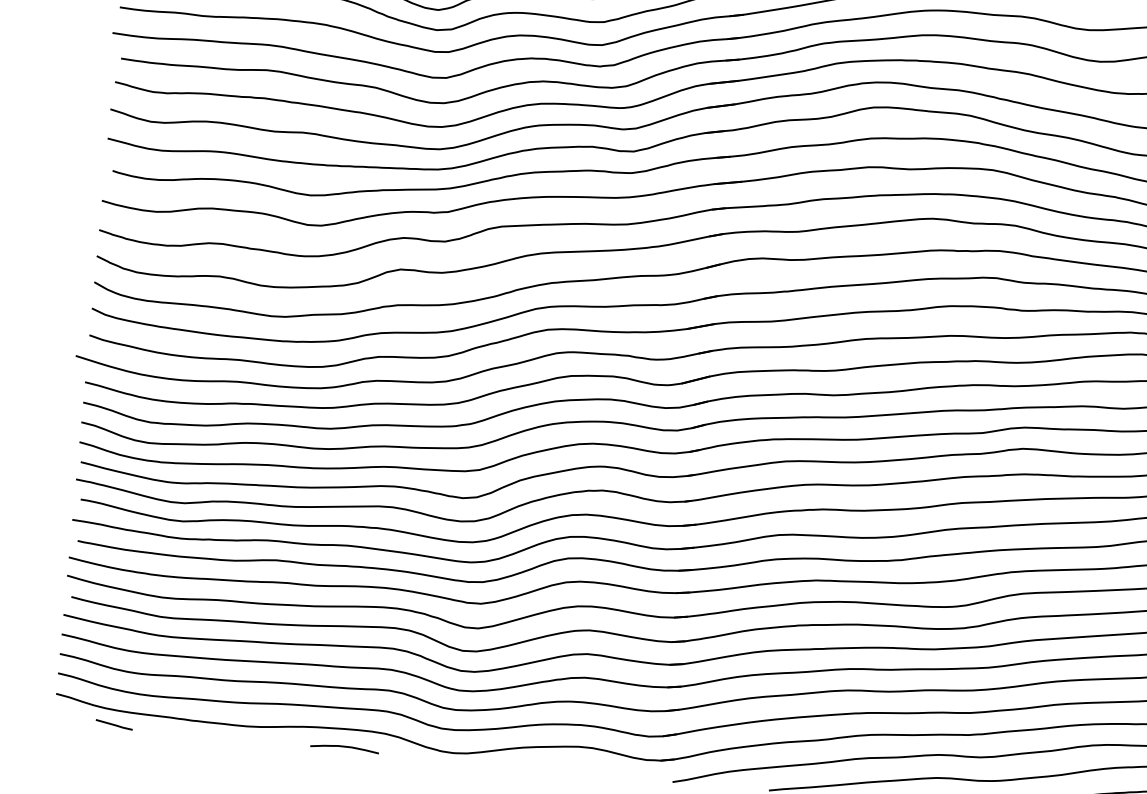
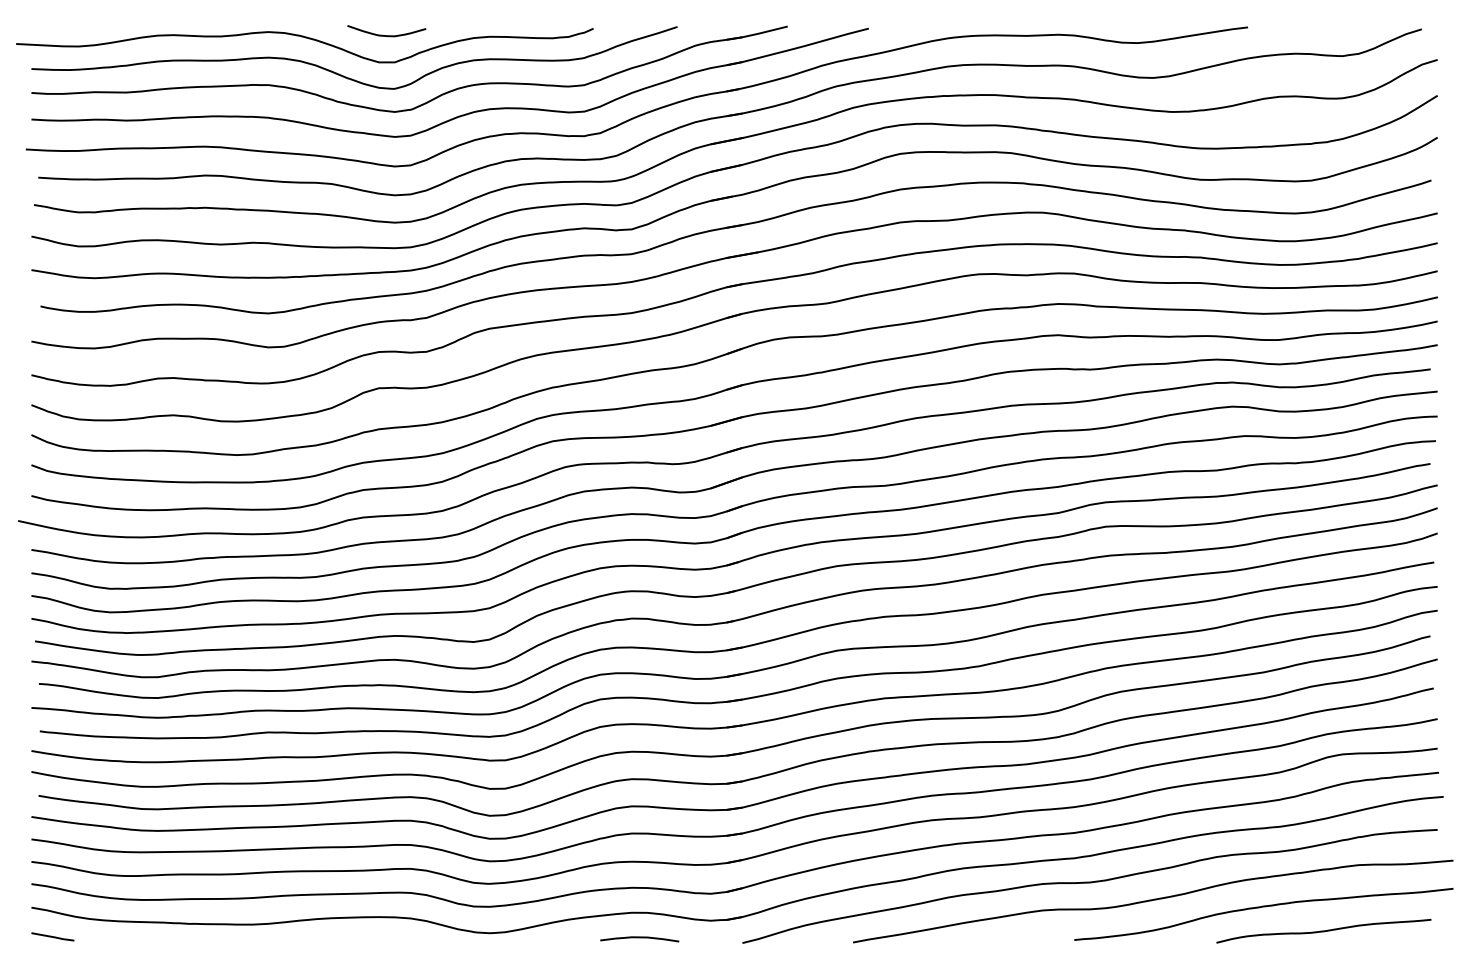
line: (113, 724) -> (52, 936), moved
curve: (344, 747) -> (639, 938), moved

